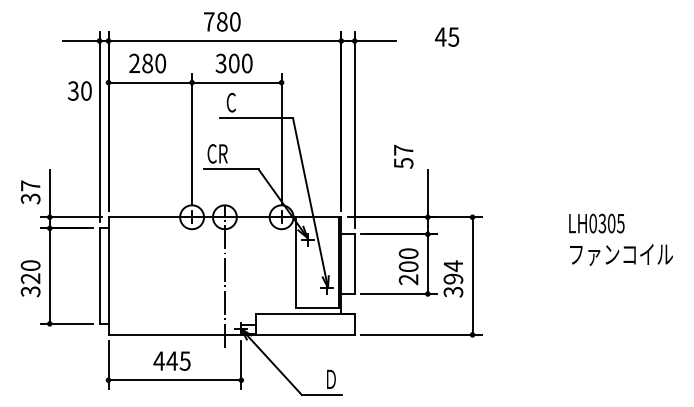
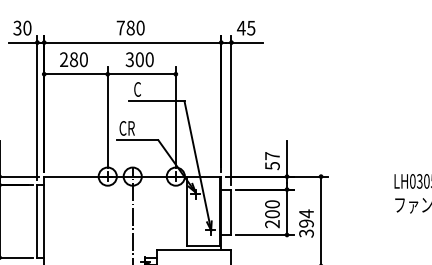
text: (446, 36) -> (245, 27), moved
text: (79, 90) -> (22, 27), moved
text: (403, 156) -> (272, 160), moved

